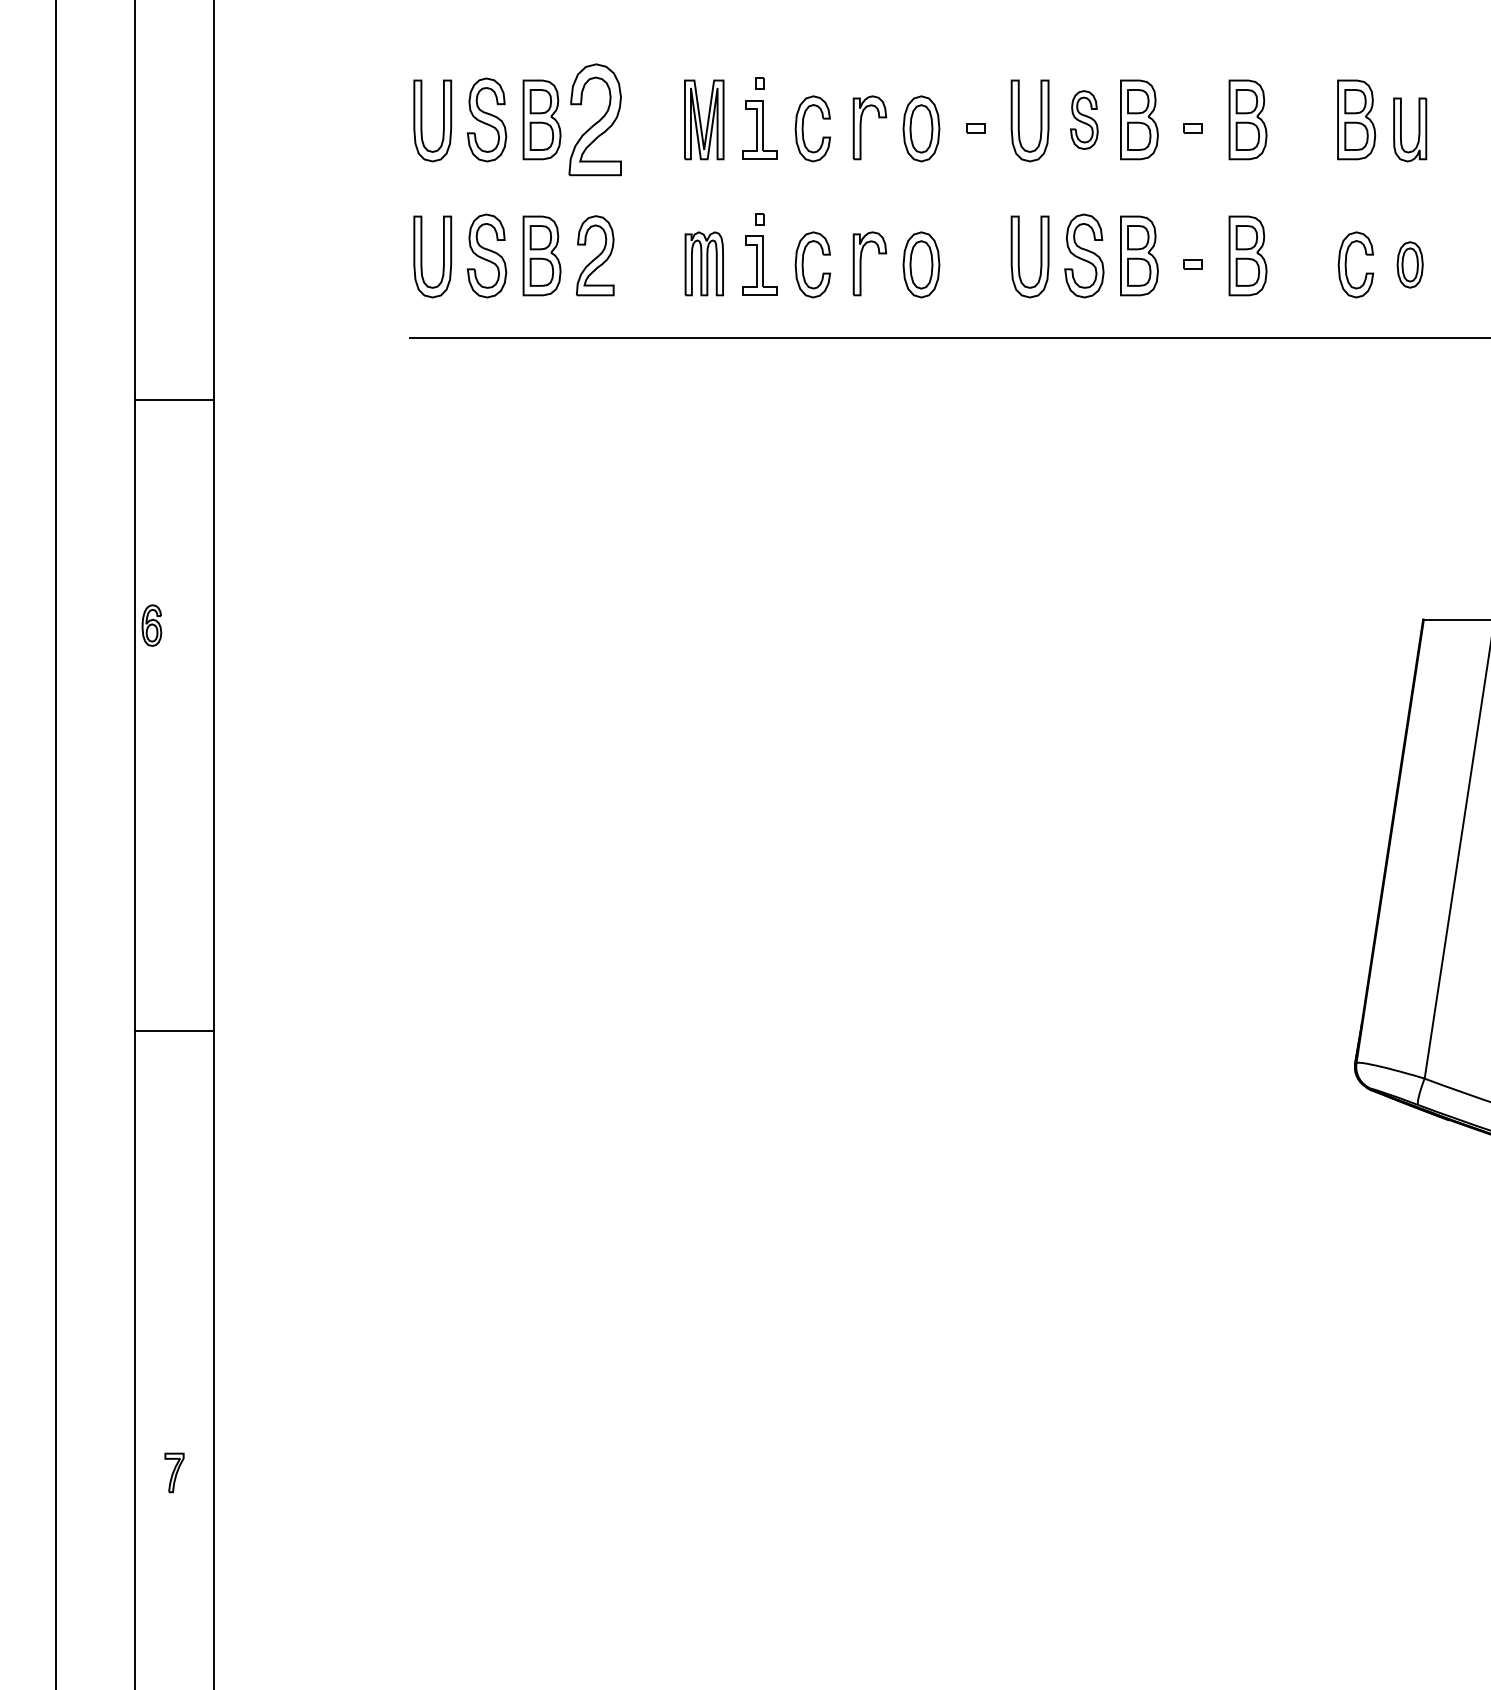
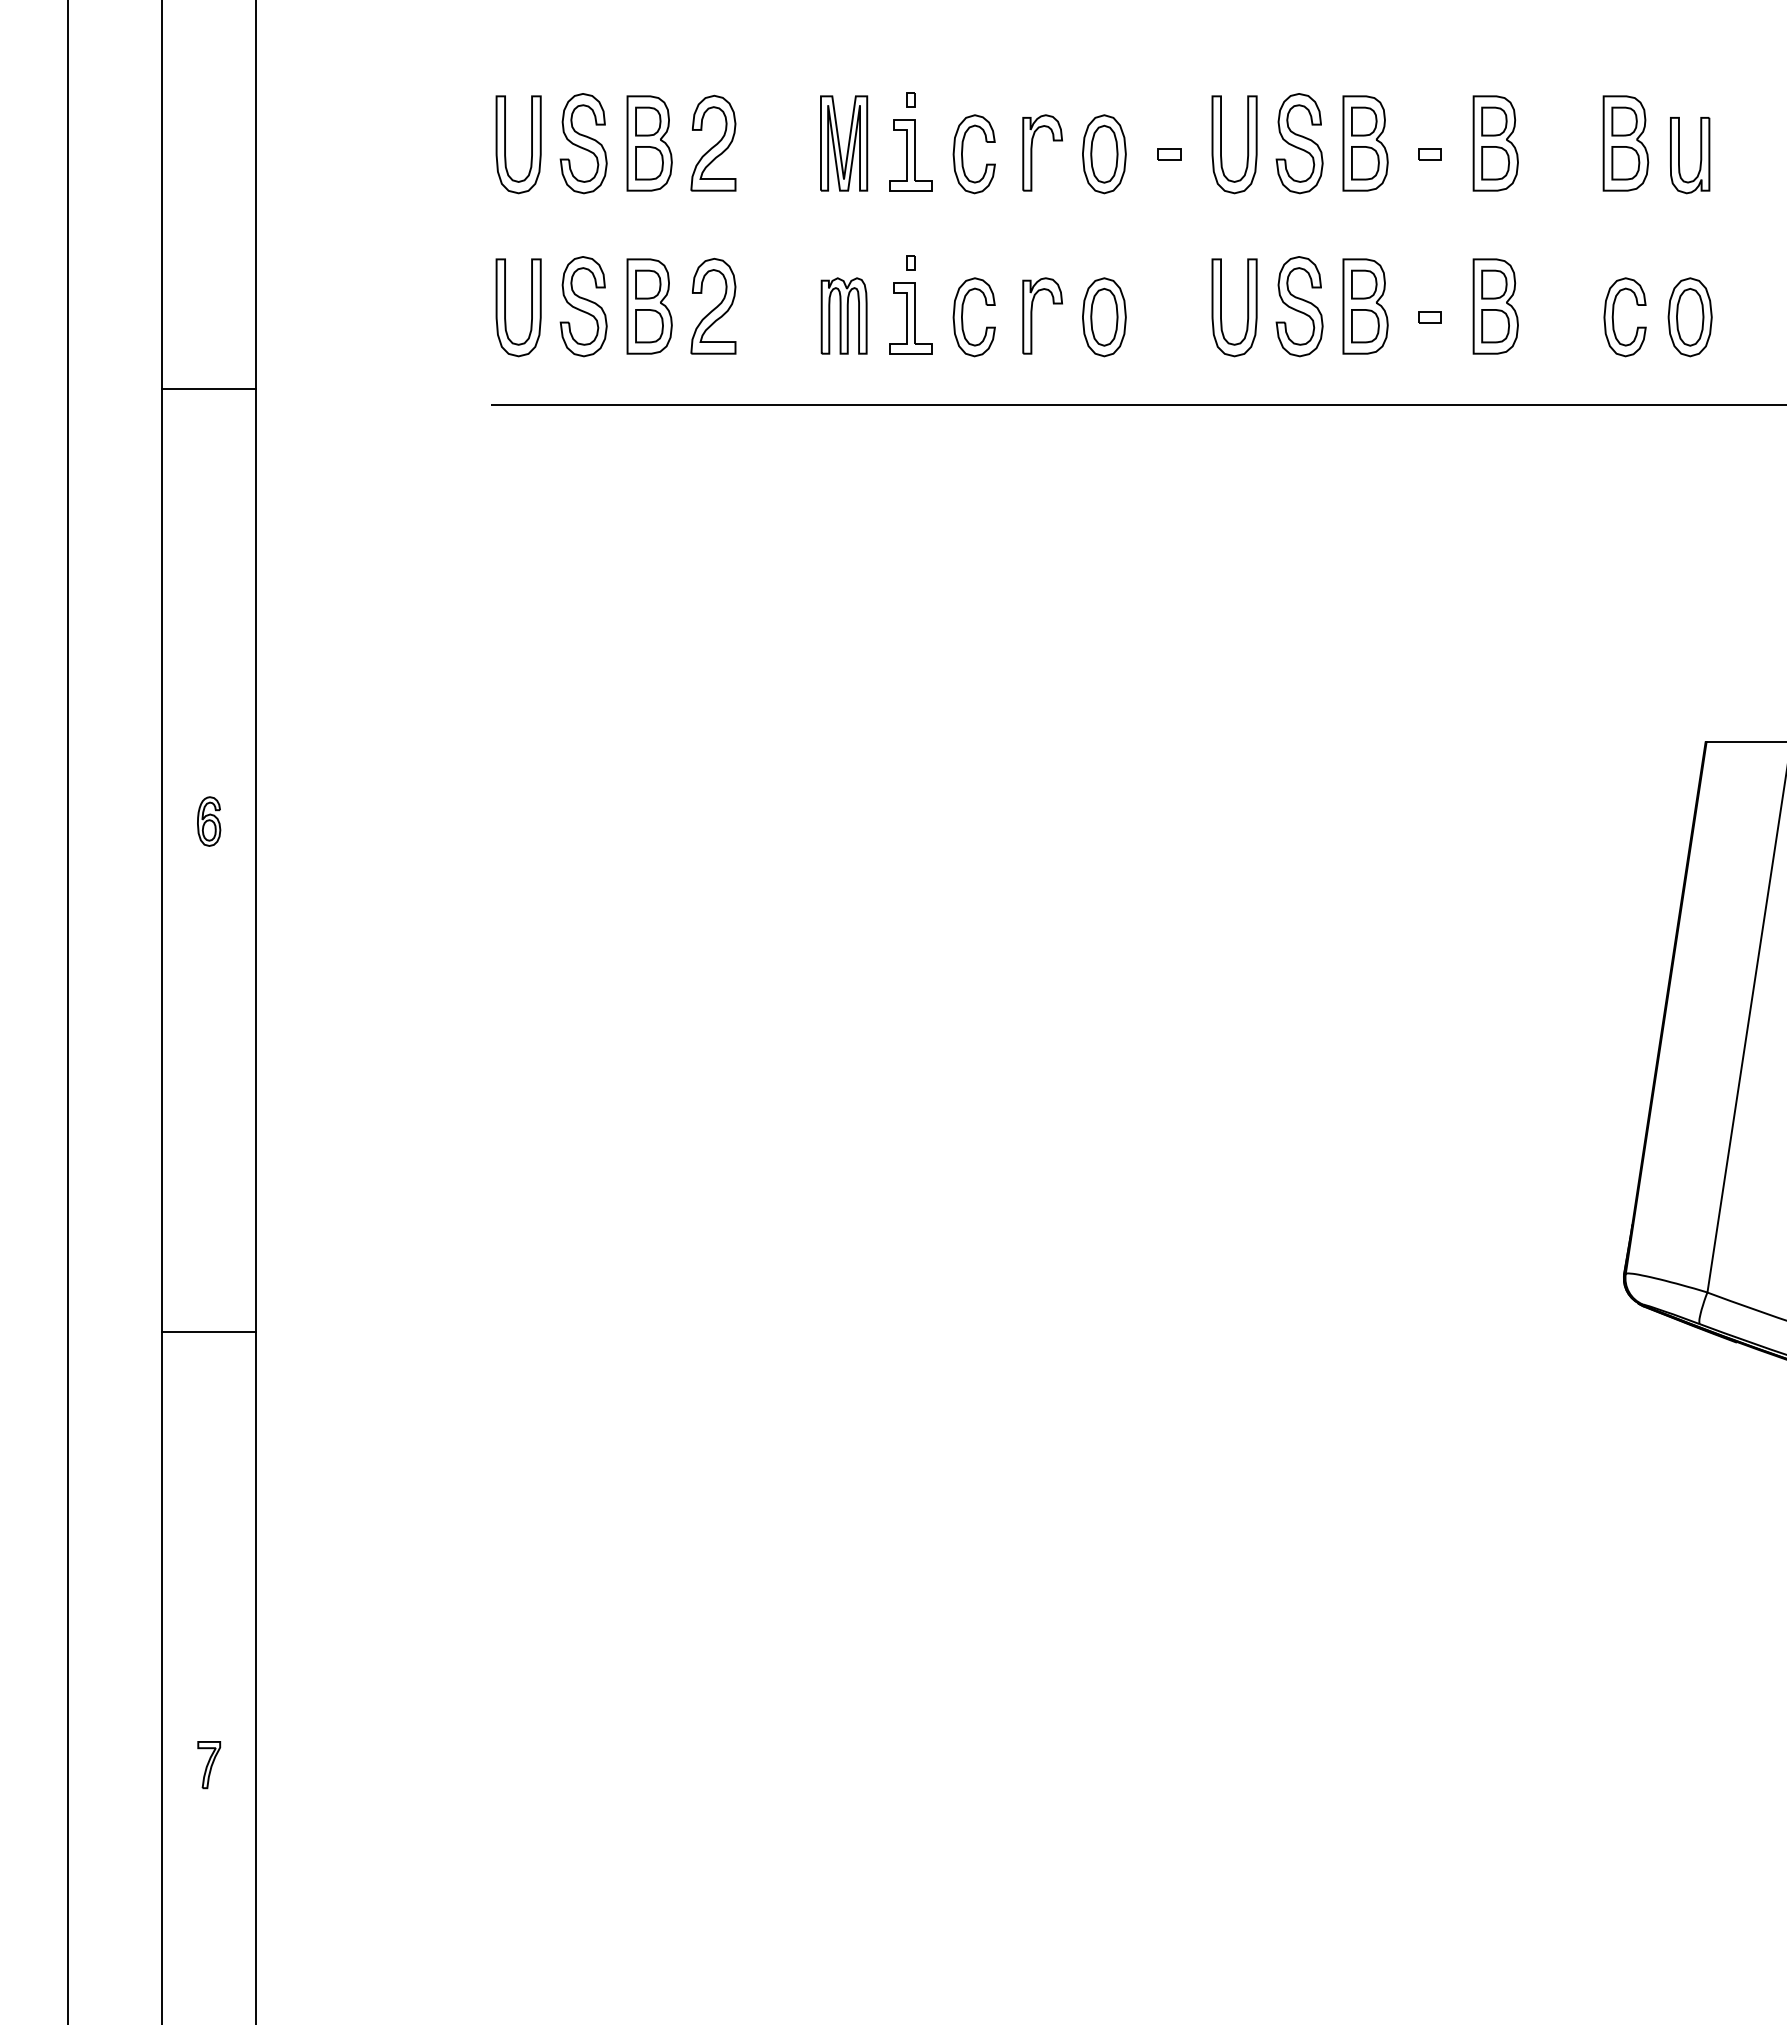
part: (595, 119) -> (713, 142), size x0.71
part: (1084, 119) -> (1299, 143), size x1.43
part: (1409, 265) -> (1689, 317), size x1.43
line: (173, 400) -> (208, 389), moved
part: (152, 625) -> (209, 821), moved
line: (173, 1031) -> (208, 1332), moved

